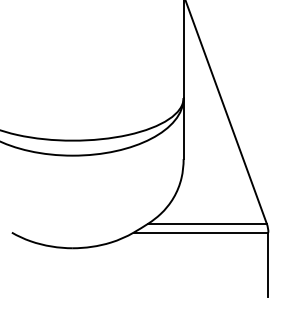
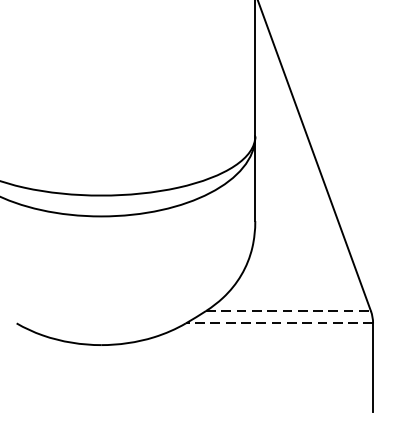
line: (208, 223) -> (289, 310), solid -> dashed
line: (200, 232) -> (278, 323), solid -> dashed

